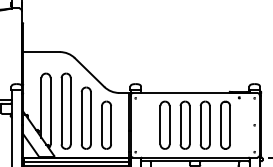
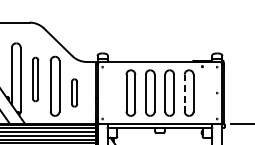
part: (65, 110) -> (35, 78), size x0.6
part: (106, 124) -> (74, 92), size x0.6
line: (220, 125) -> (184, 93), solid -> dashed

